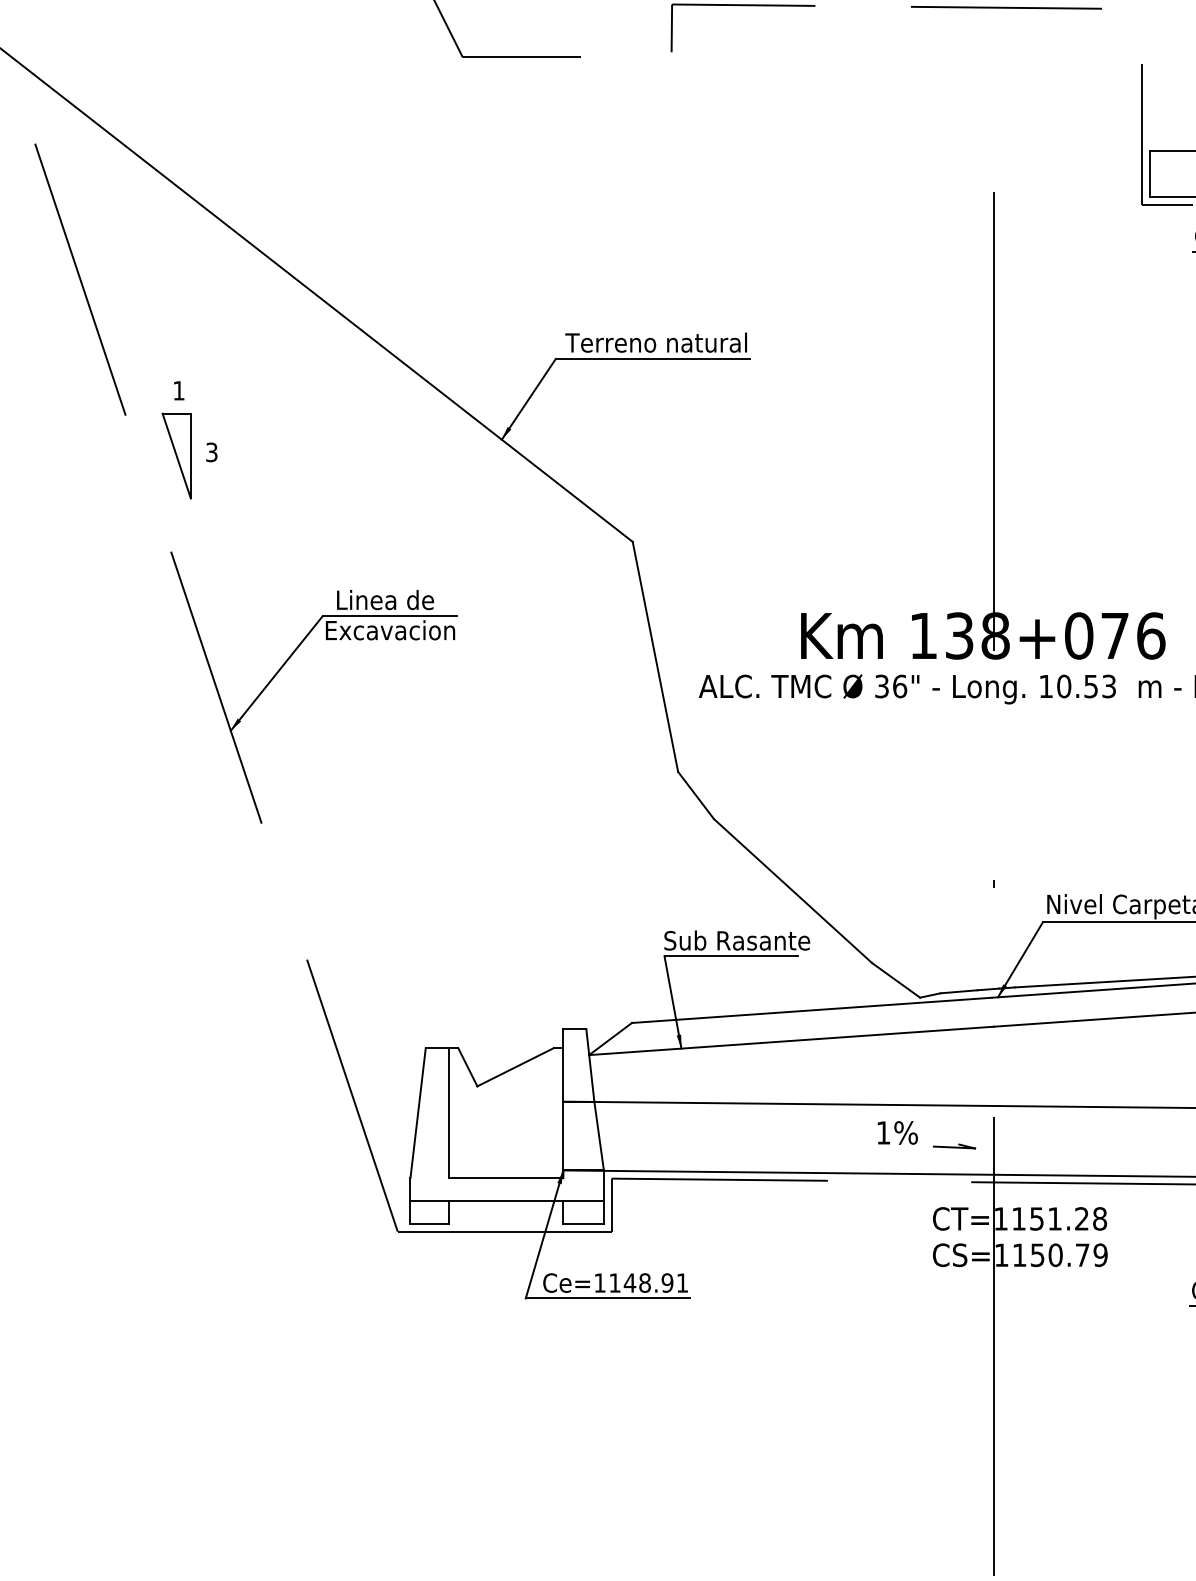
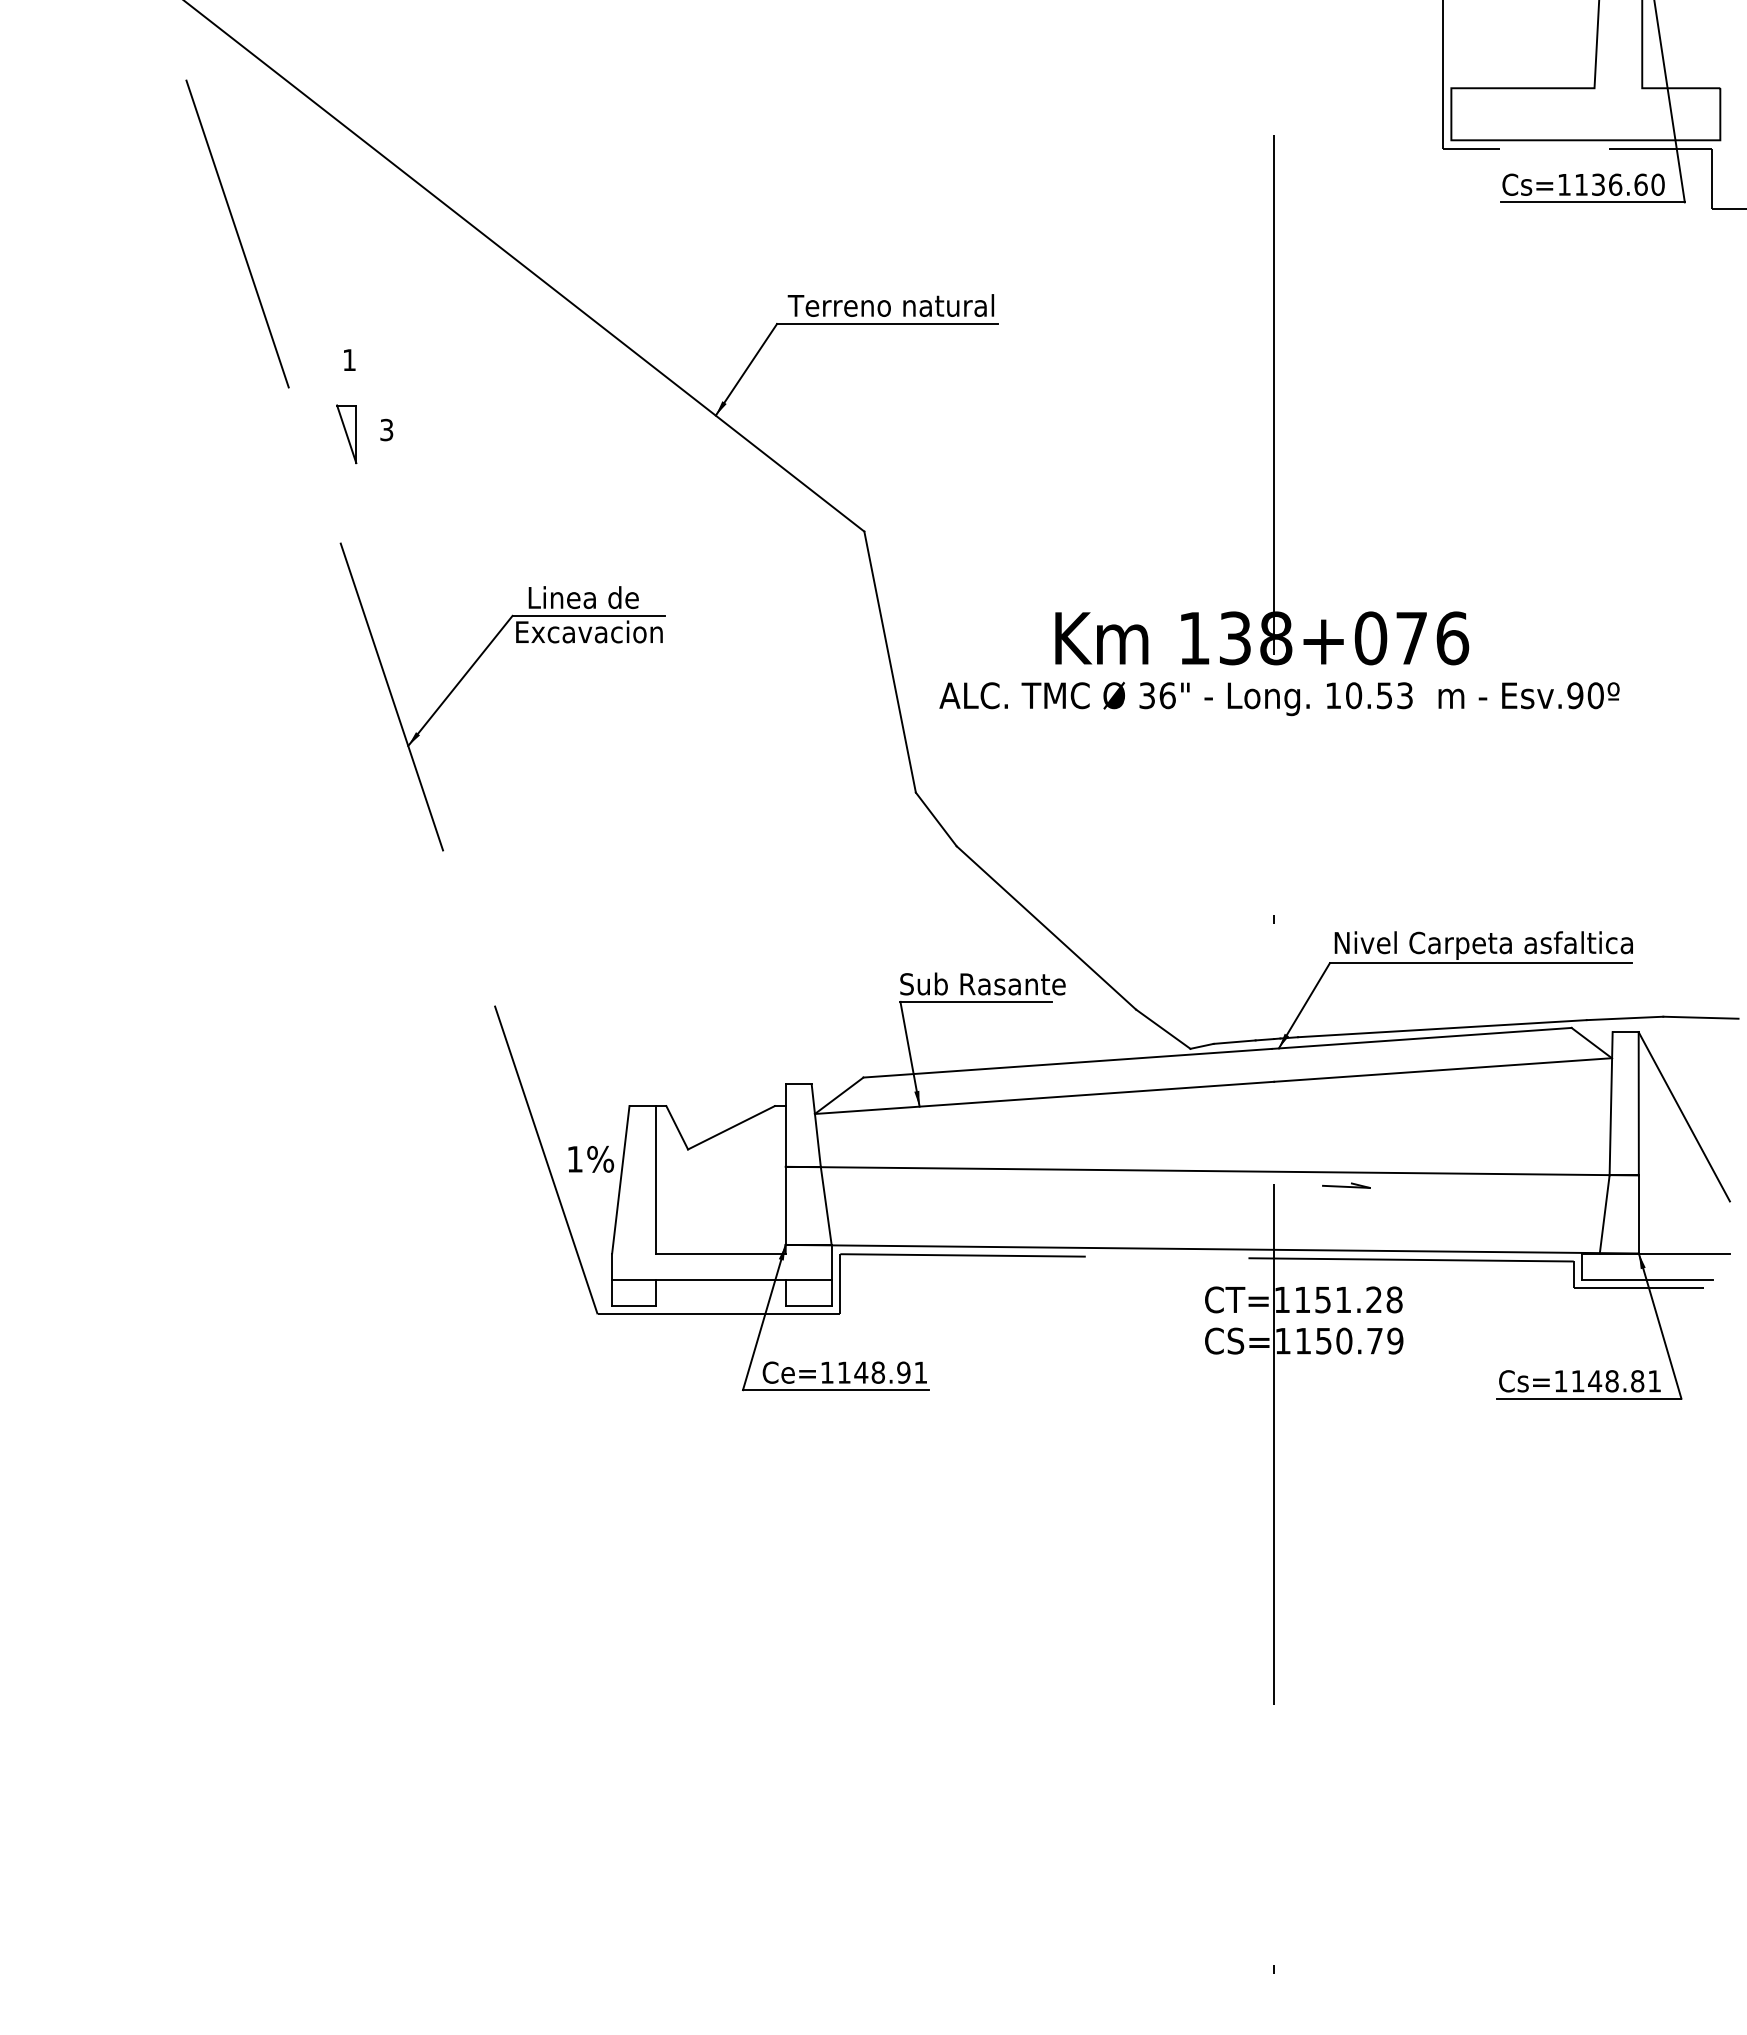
part: (176, 456) -> (346, 434), size x0.6
text: (898, 1132) -> (591, 1158), moved
part: (954, 1146) -> (1346, 1185), moved

